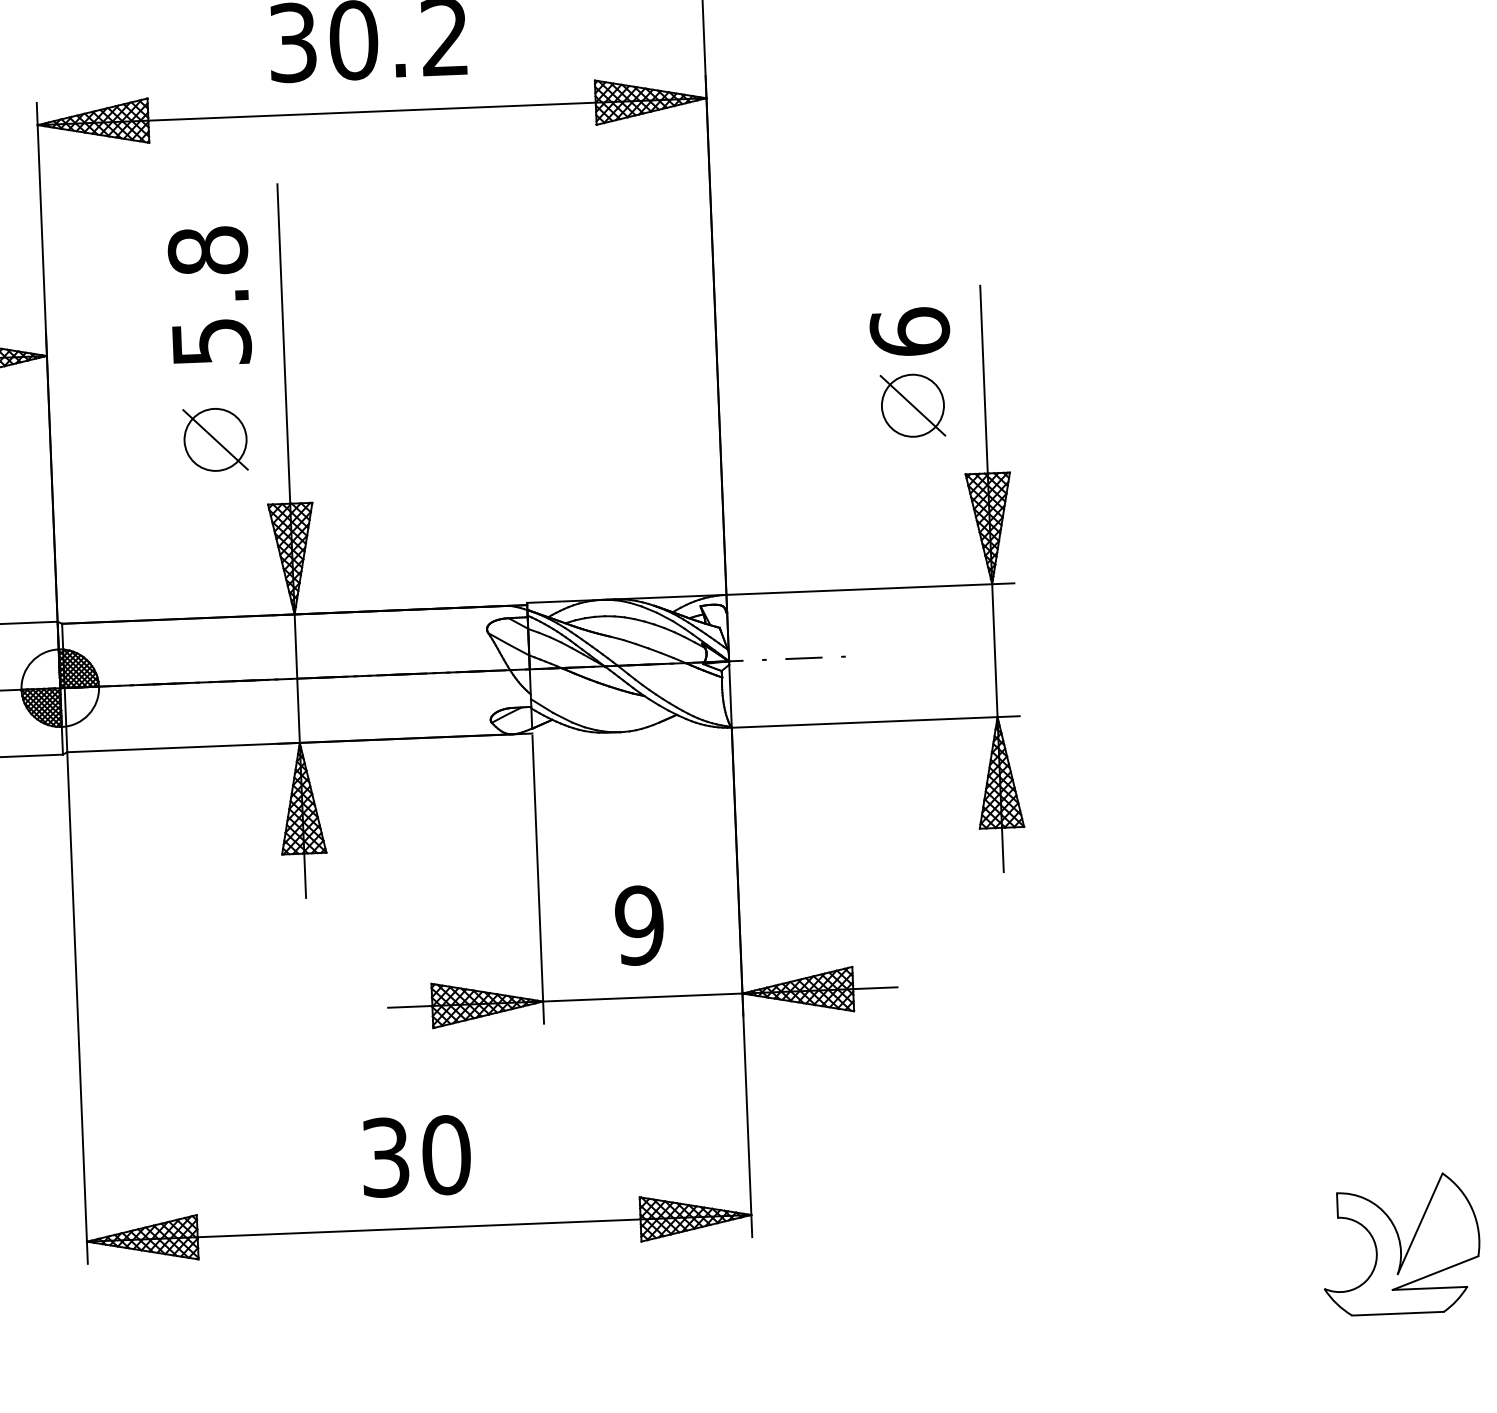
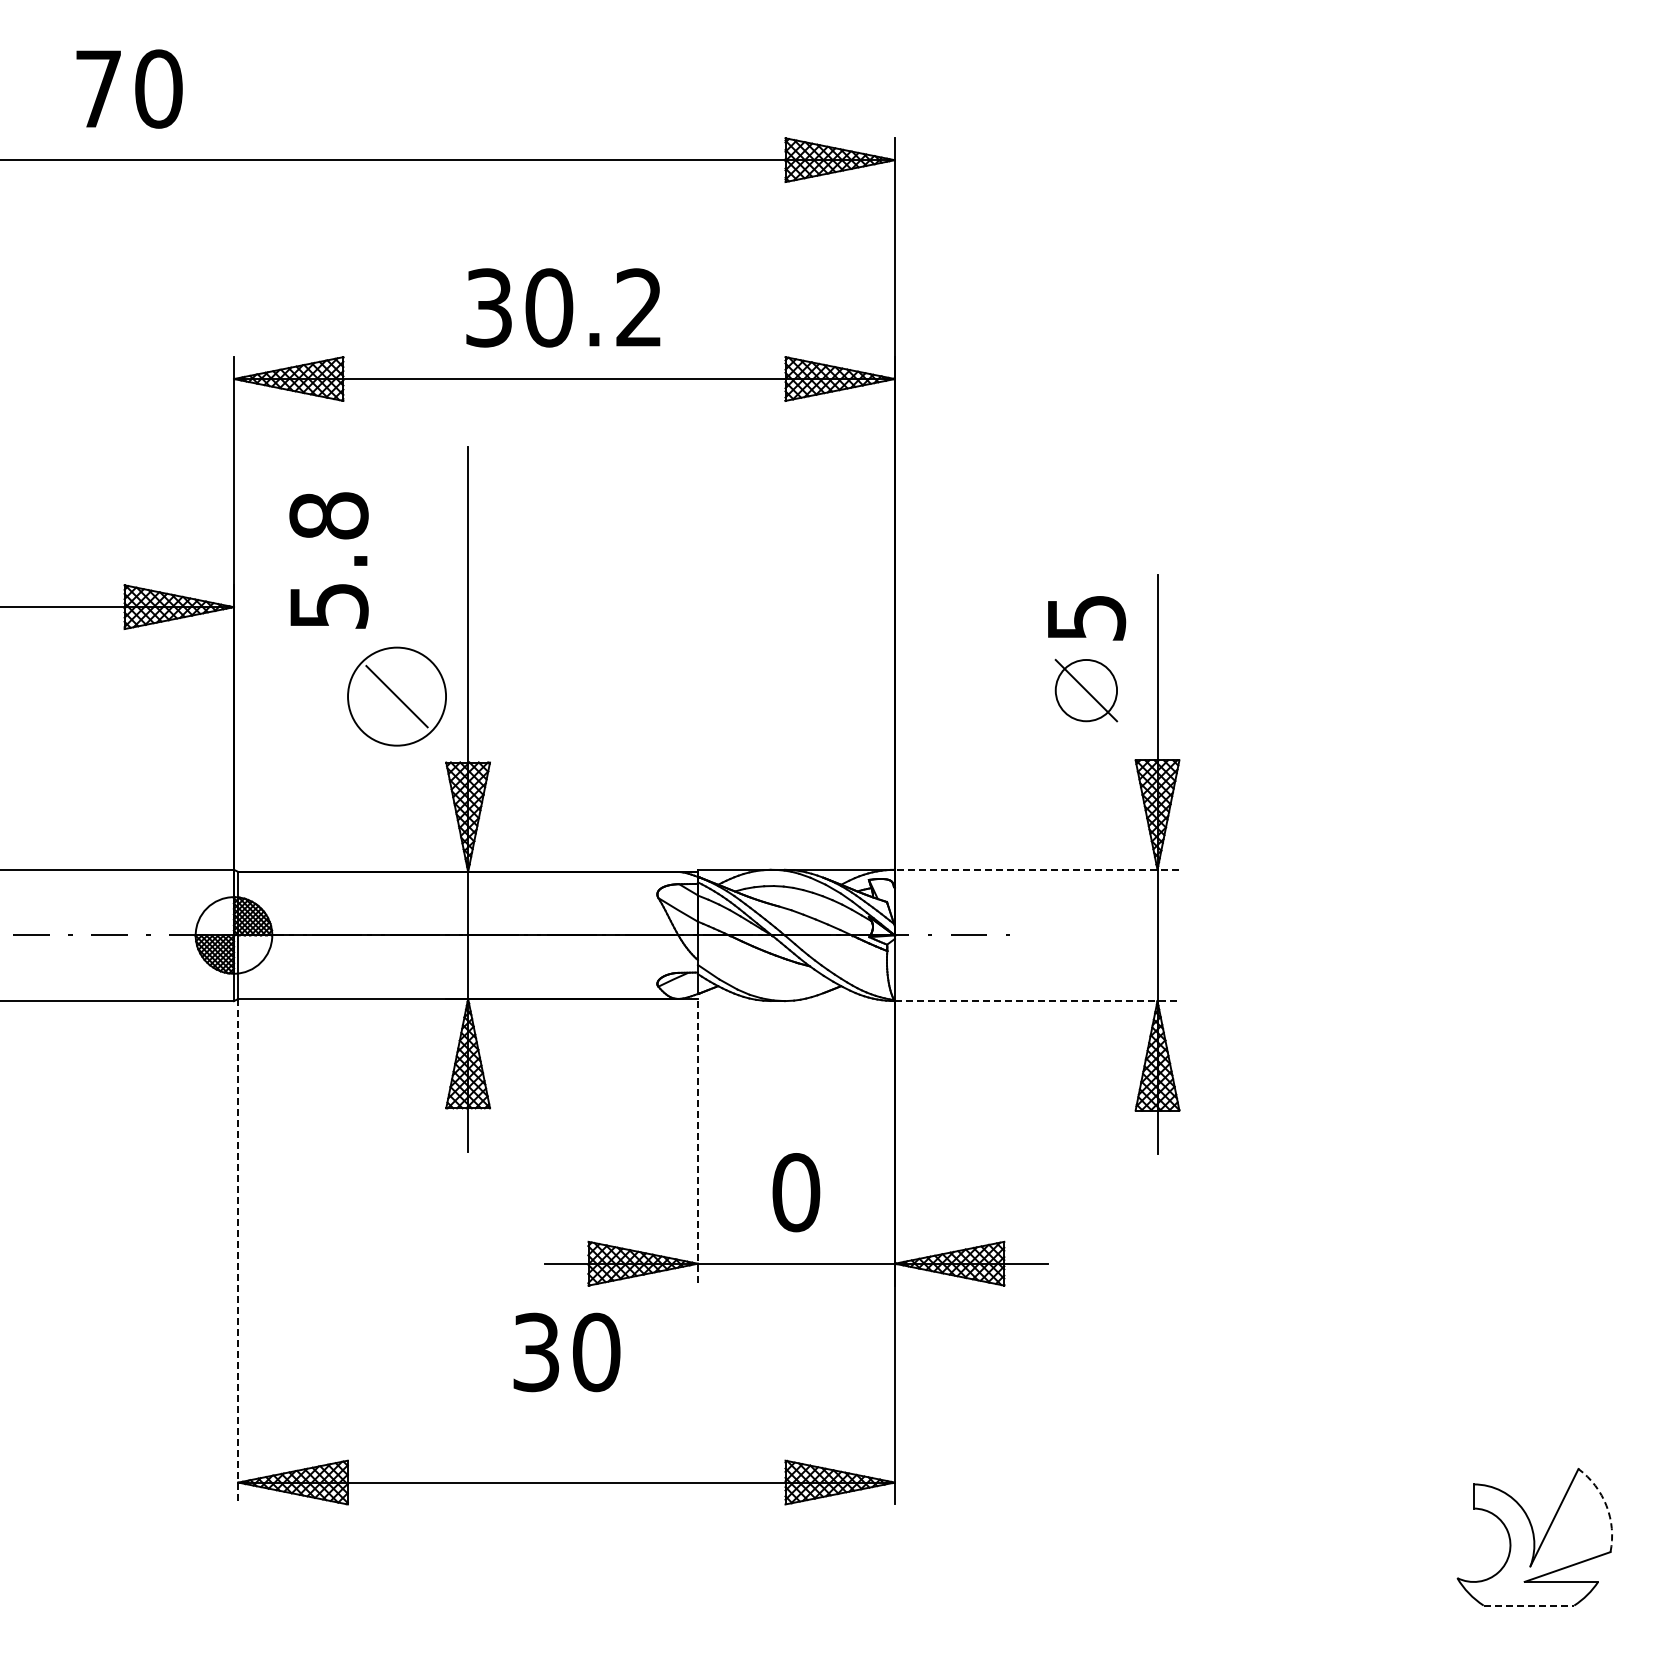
text: (209, 296) -> (328, 560), moved
text: (910, 331) -> (1086, 617), 6 -> 5
circle: (215, 439) -> (396, 696), size x1.6
line: (869, 588) -> (1036, 869), solid -> dashed
line: (876, 722) -> (1037, 1001), solid -> dashed
line: (537, 879) -> (697, 1143), solid -> dashed
text: (639, 925) -> (796, 1192), 9 -> 0
line: (77, 1007) -> (238, 1251), solid -> dashed
text: (416, 1156) -> (566, 1352), moved
arc: (1472, 1209) -> (1606, 1505), solid -> dashed
line: (1398, 1313) -> (1529, 1605), solid -> dashed

